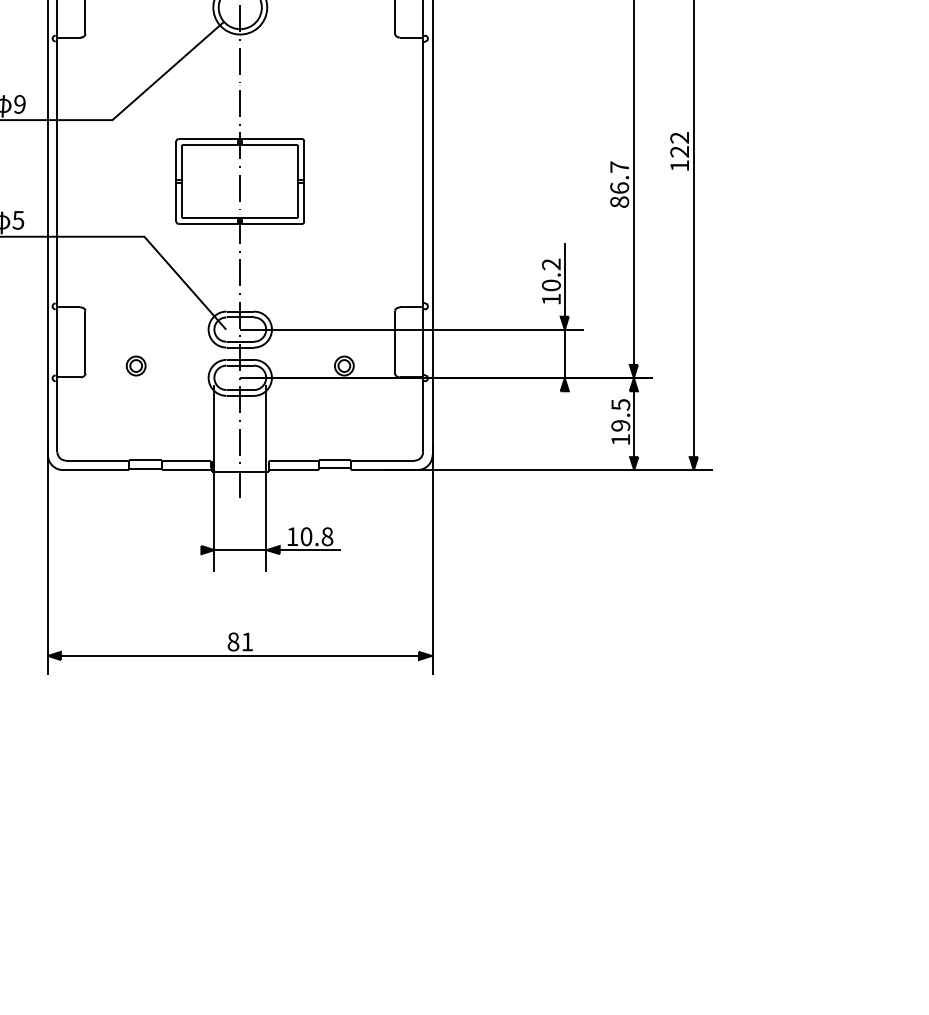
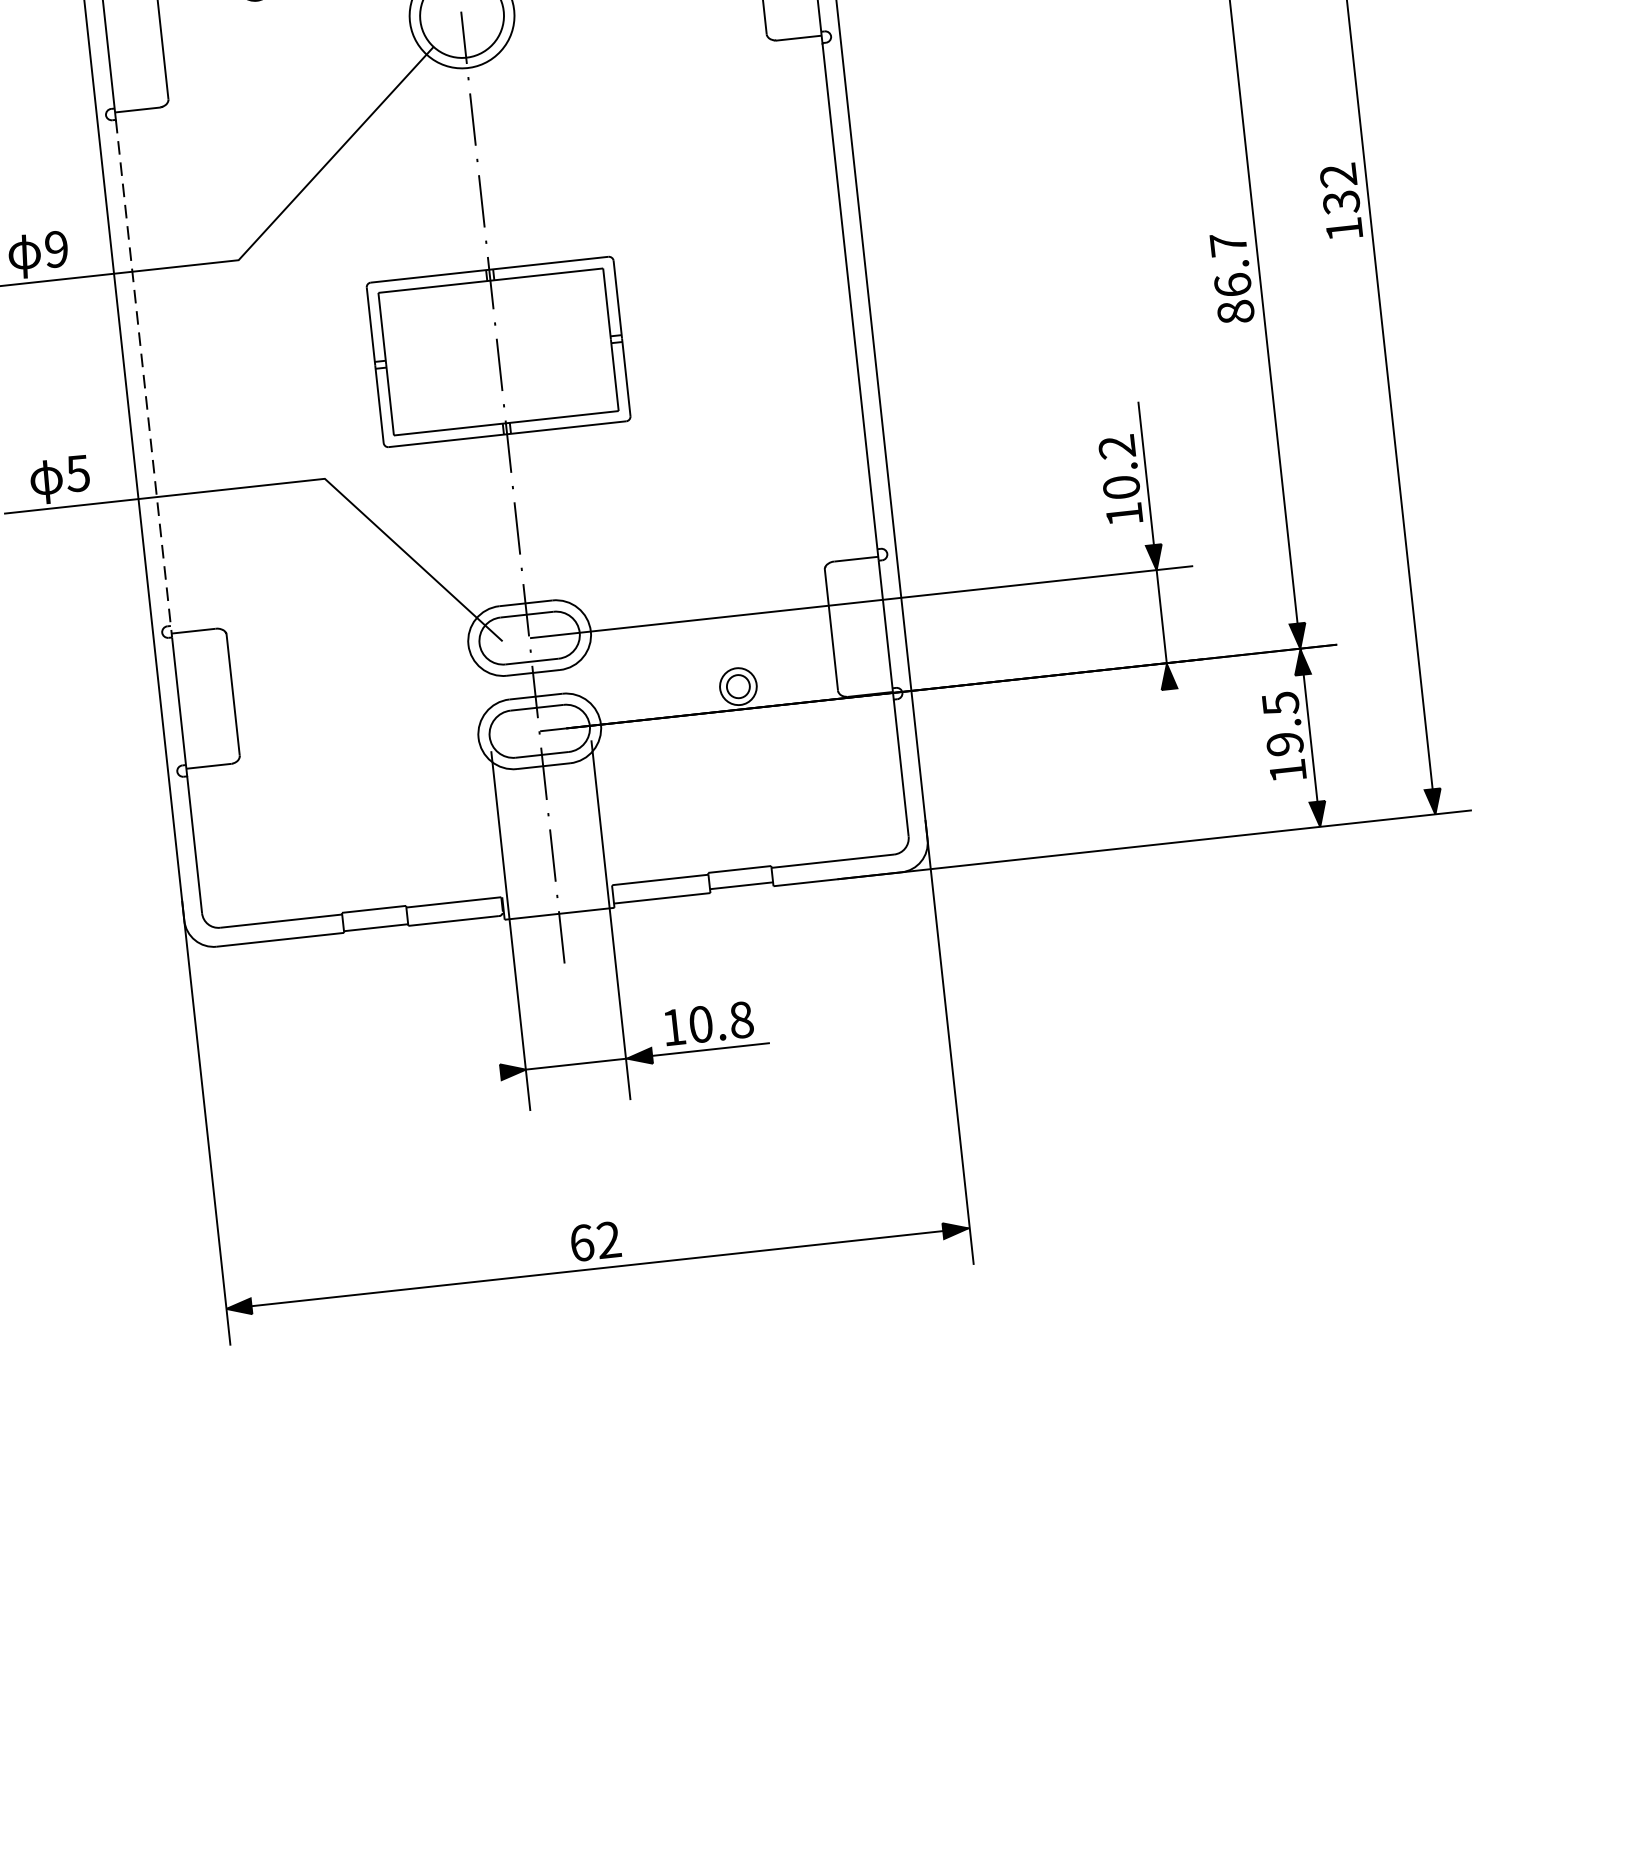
text: (679, 151) -> (1340, 201), 122 -> 132
line: (57, 175) -> (144, 378), solid -> dashed
part: (135, 365) -> (334, 729), removed
text: (240, 641) -> (595, 1240), 81 -> 62

